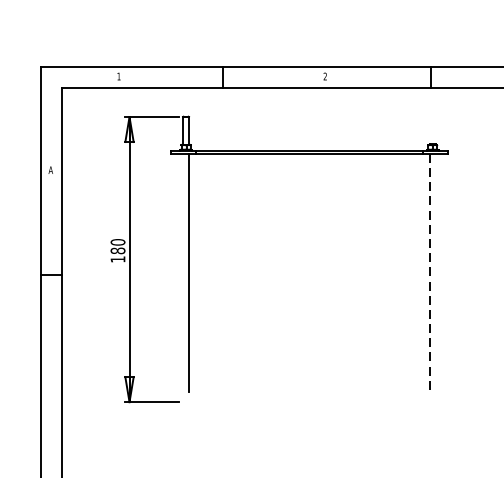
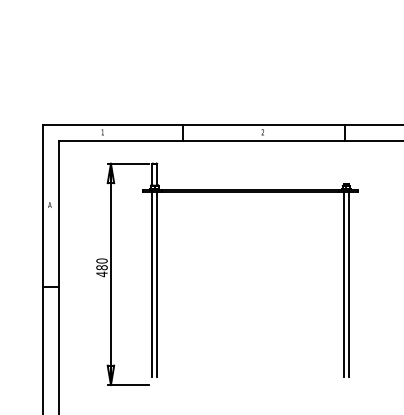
text: (117, 259) -> (101, 274), 180 -> 480
line: (183, 272) -> (152, 284), added
line: (435, 272) -> (348, 284), added
line: (429, 273) -> (343, 285), dashed -> solid

